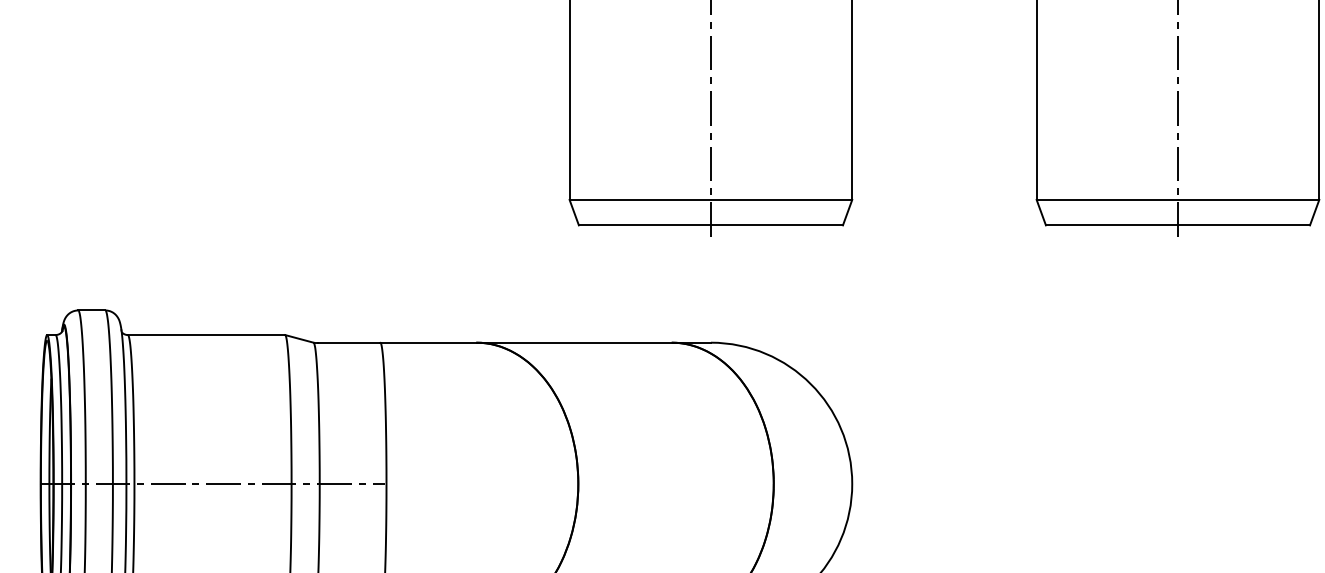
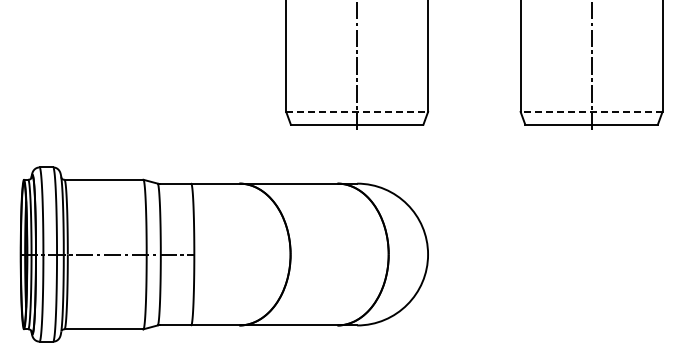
line: (711, 198) -> (357, 111), solid -> dashed
line: (1177, 198) -> (591, 111), solid -> dashed

